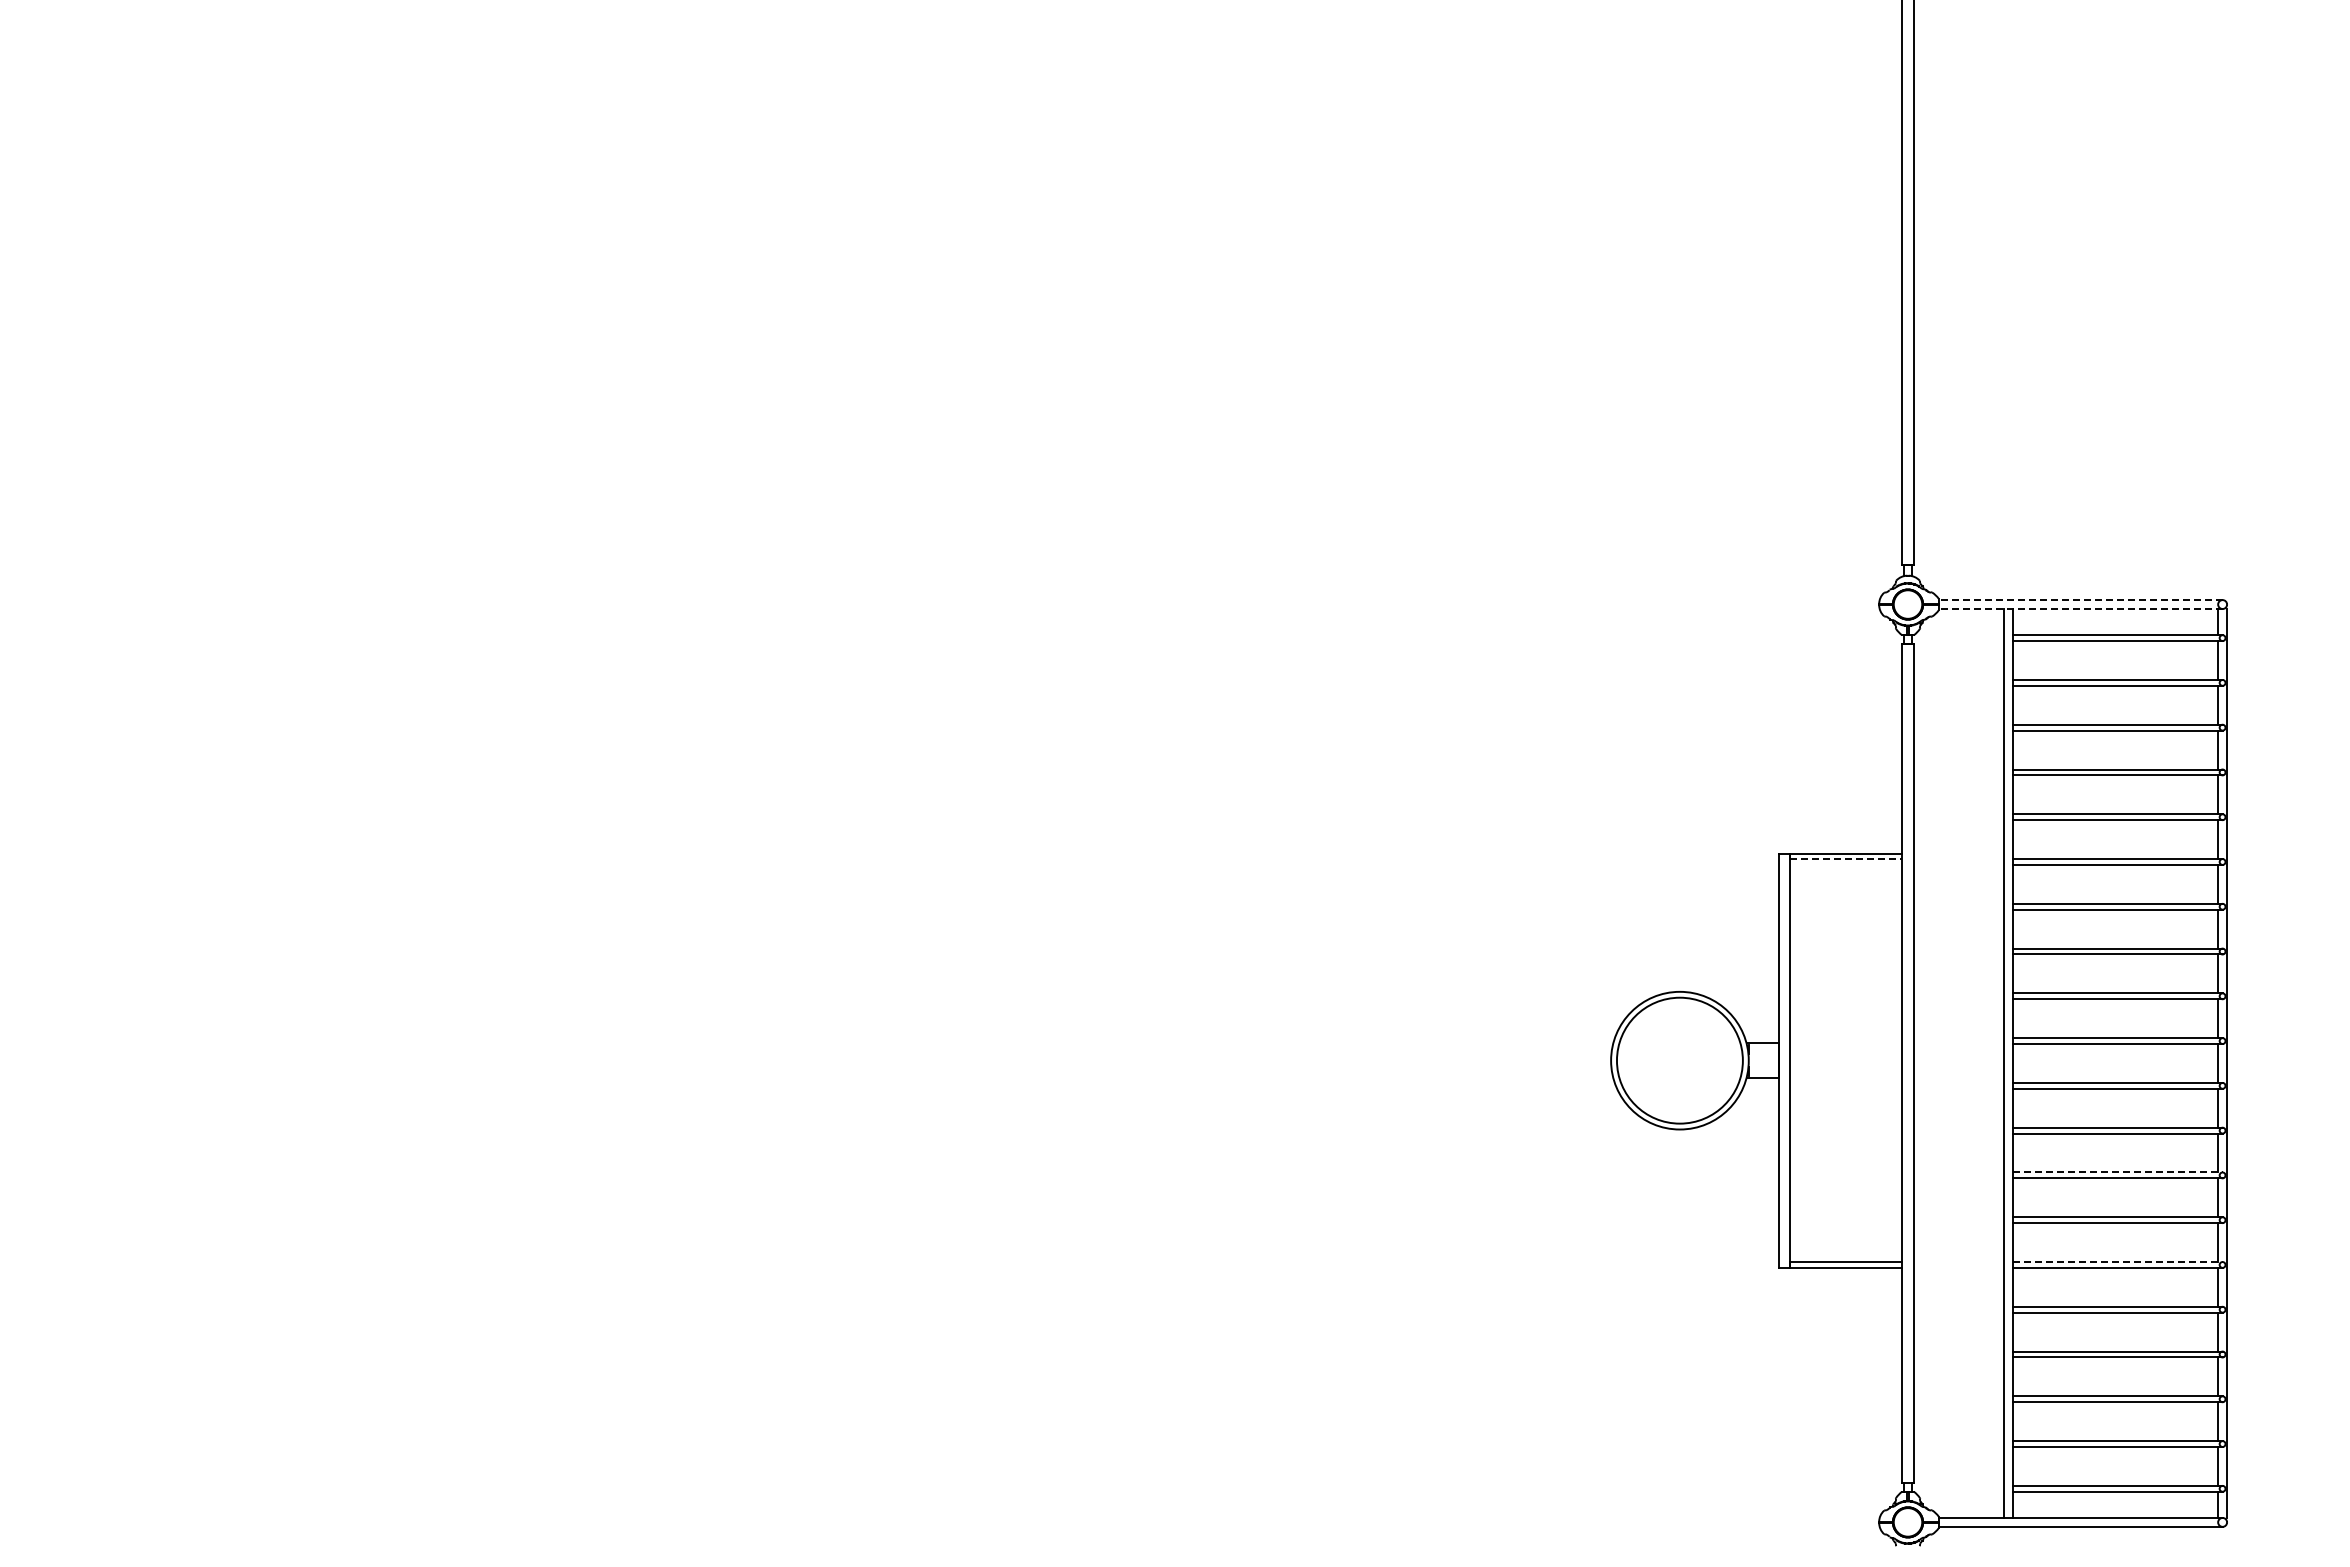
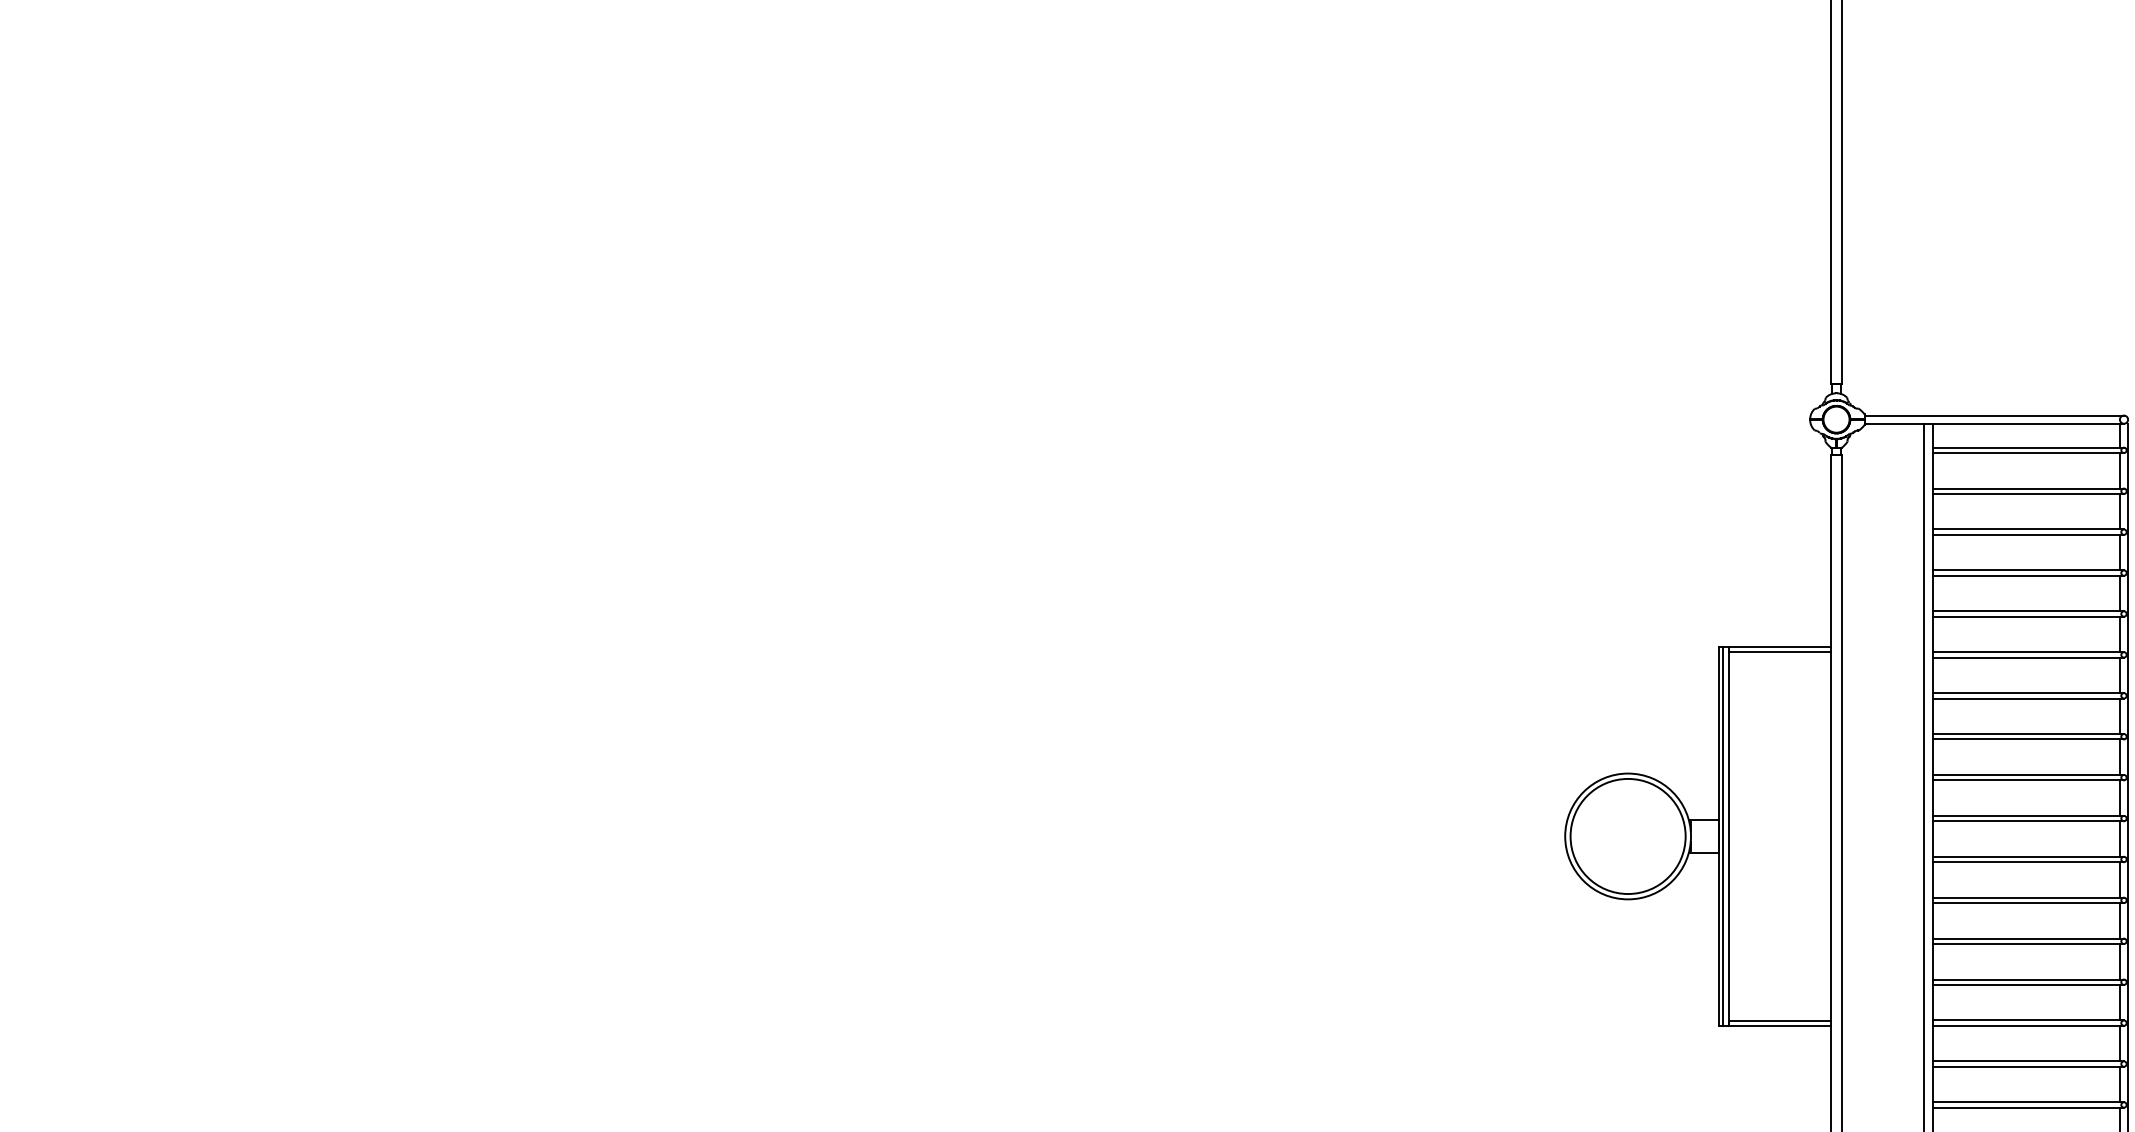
line: (2080, 600) -> (1994, 415), dashed -> solid
line: (2080, 609) -> (1994, 424), dashed -> solid
line: (1846, 859) -> (1780, 652), dashed -> solid
line: (1783, 1060) -> (1722, 836), added
line: (2117, 1172) -> (2027, 938), dashed -> solid
line: (2117, 1262) -> (2027, 1020), dashed -> solid

